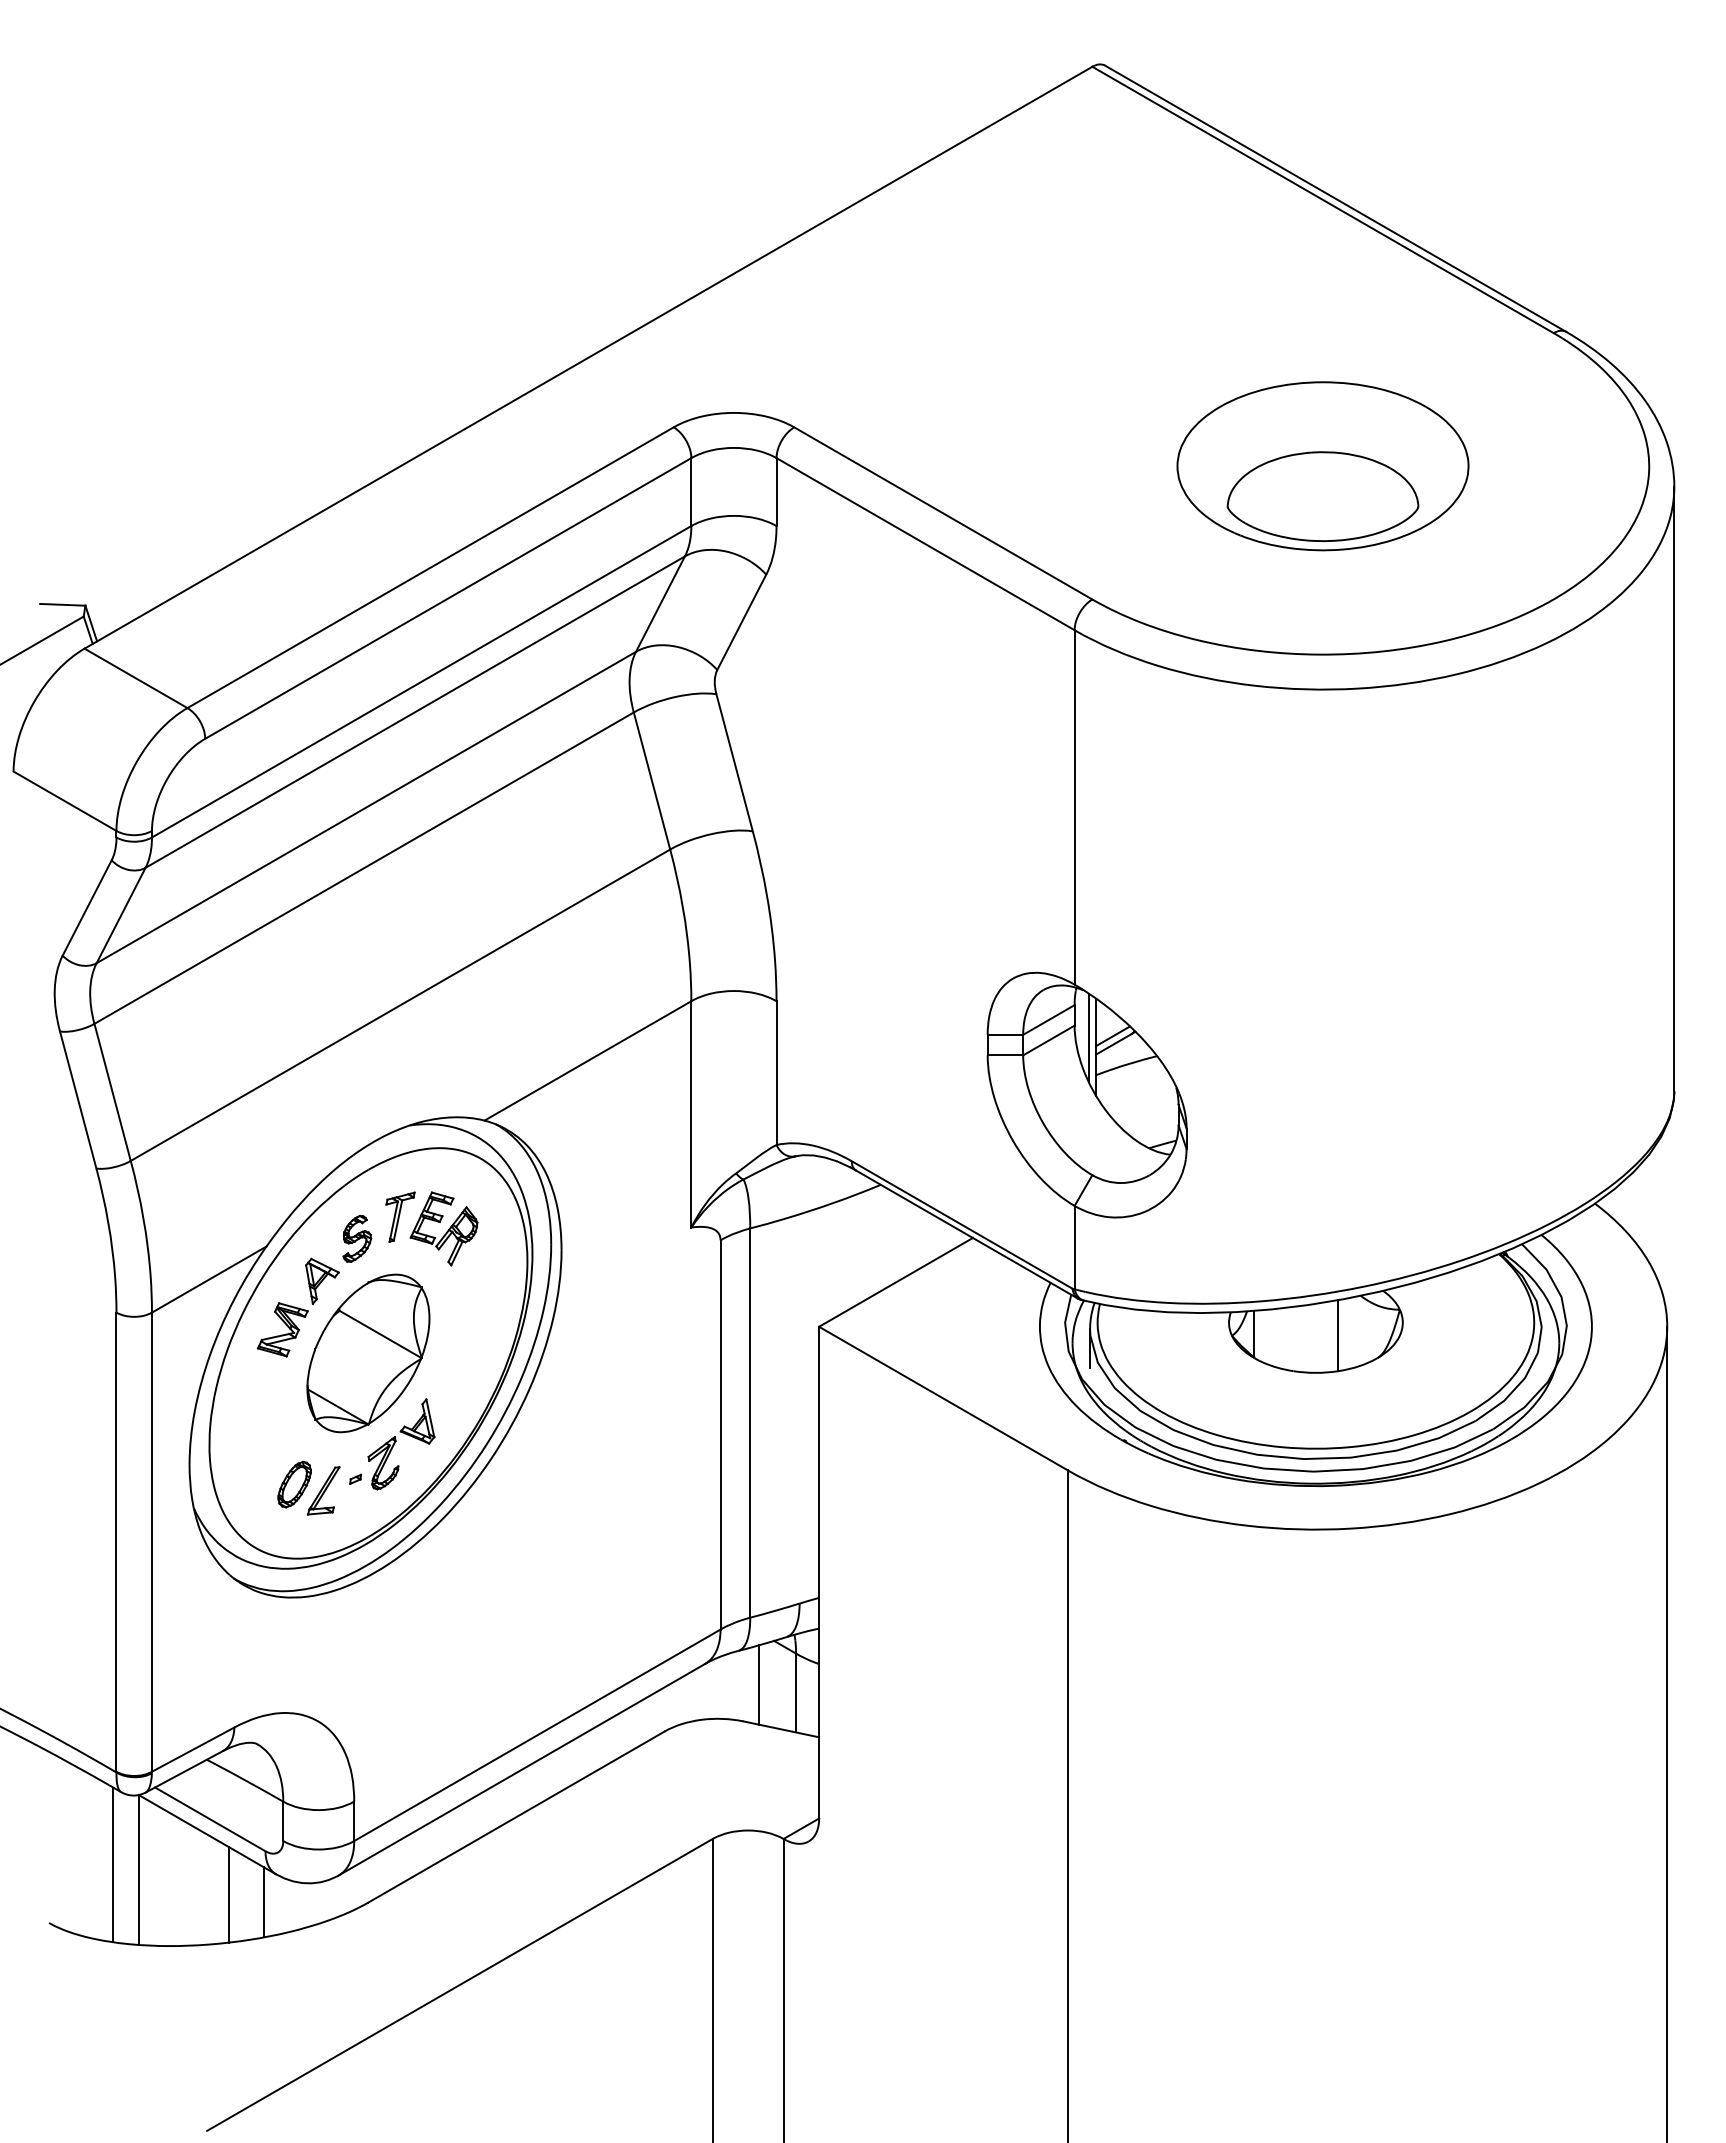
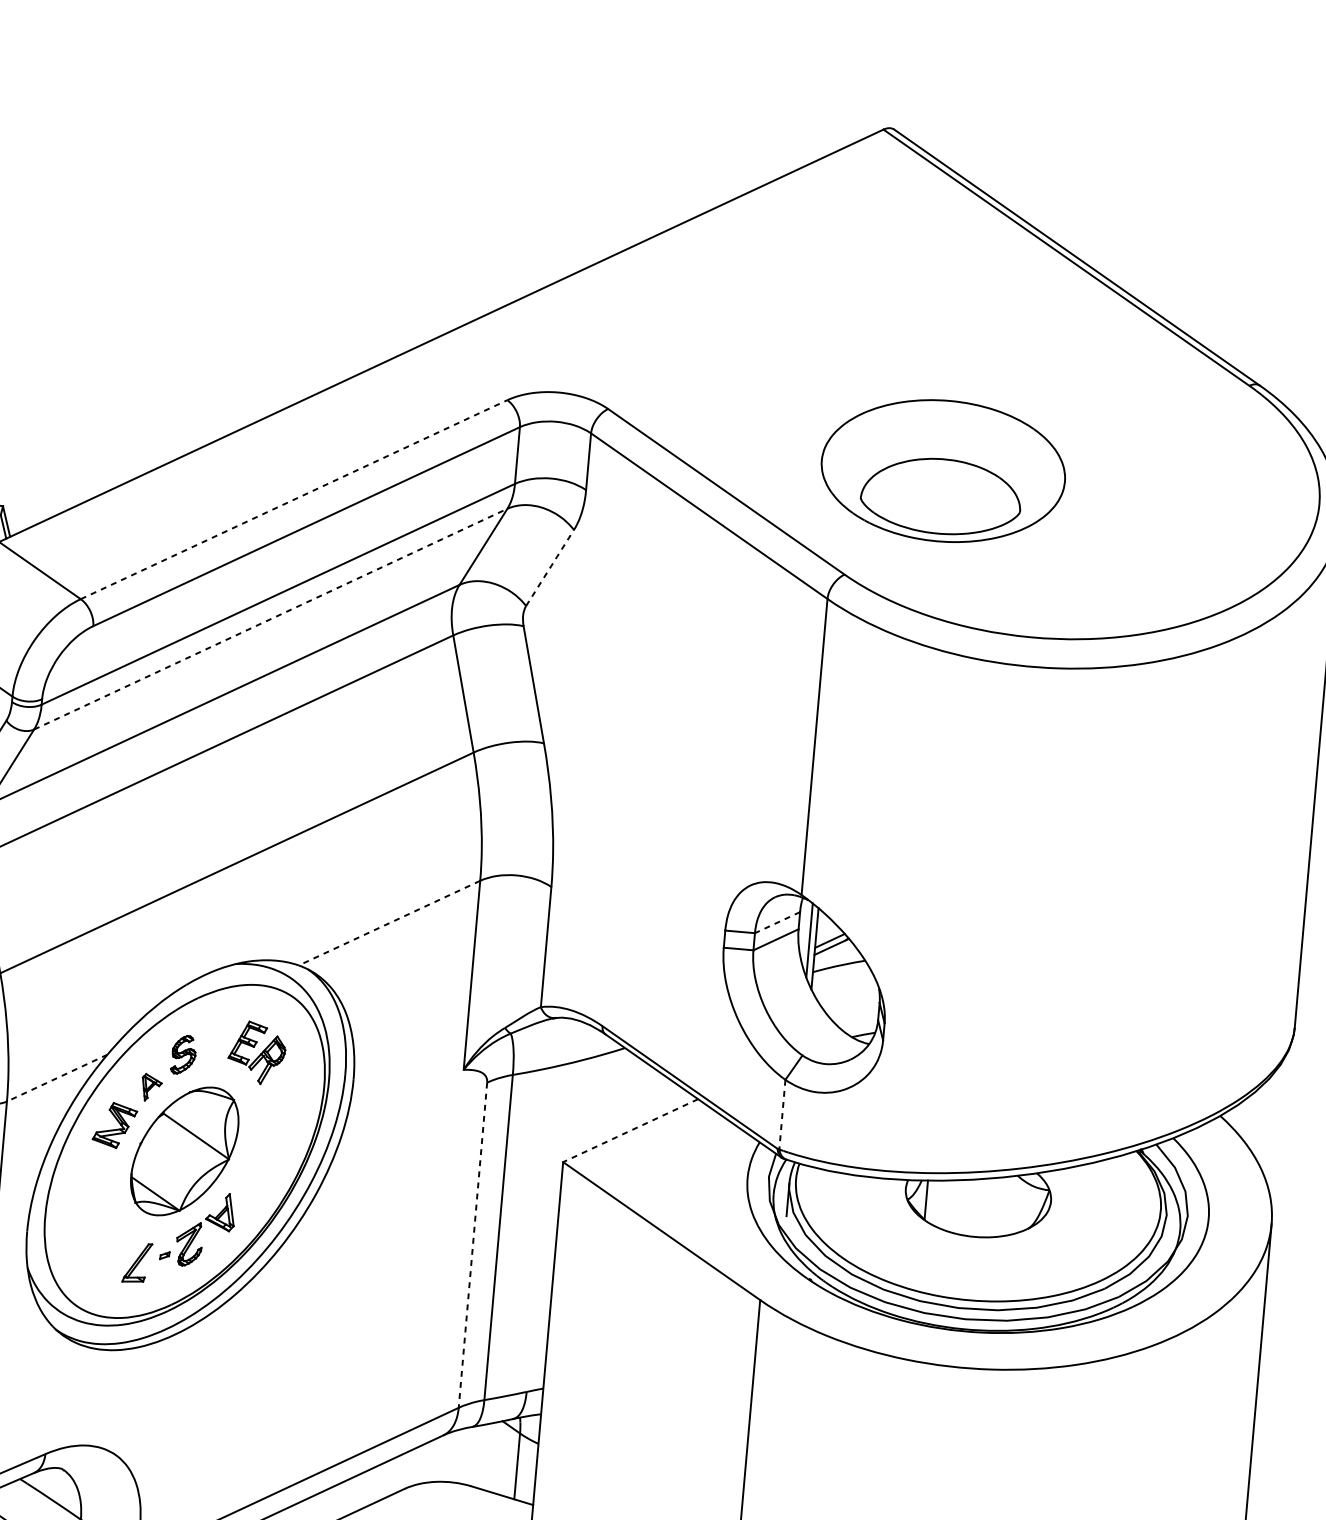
part: (1322, 466) -> (942, 471), moved
line: (430, 567) -> (294, 499), solid -> dashed
line: (741, 622) -> (549, 568), solid -> dashed
line: (415, 711) -> (270, 618), solid -> dashed
line: (1048, 1019) -> (777, 922), solid -> dashed
line: (587, 1061) -> (389, 923), solid -> dashed
part: (400, 1216) -> (221, 1039), removed
line: (1074, 1247) -> (782, 1114), solid -> dashed
line: (208, 1279) -> (56, 1078), solid -> dashed
part: (322, 1280) -> (151, 1087), size x0.7
line: (896, 1282) -> (631, 1130), solid -> dashed
line: (1338, 1335) -> (996, 1207), removed
line: (720, 1434) -> (472, 1244), solid -> dashed
part: (294, 1484) -> (113, 1255), removed
line: (758, 1684) -> (486, 1456), removed

